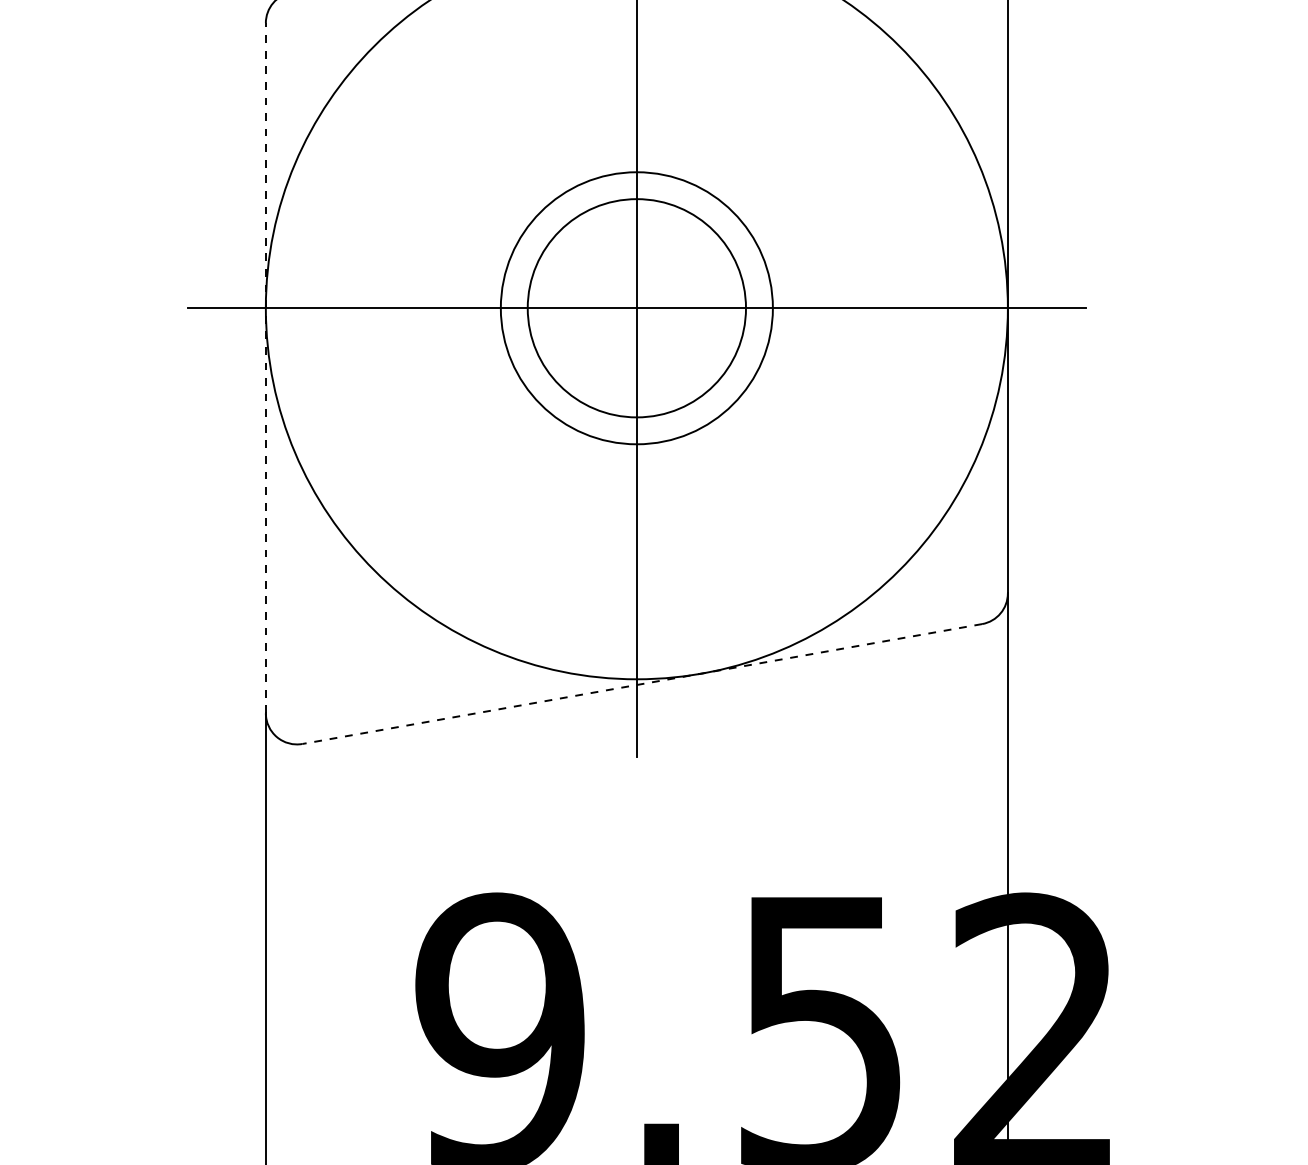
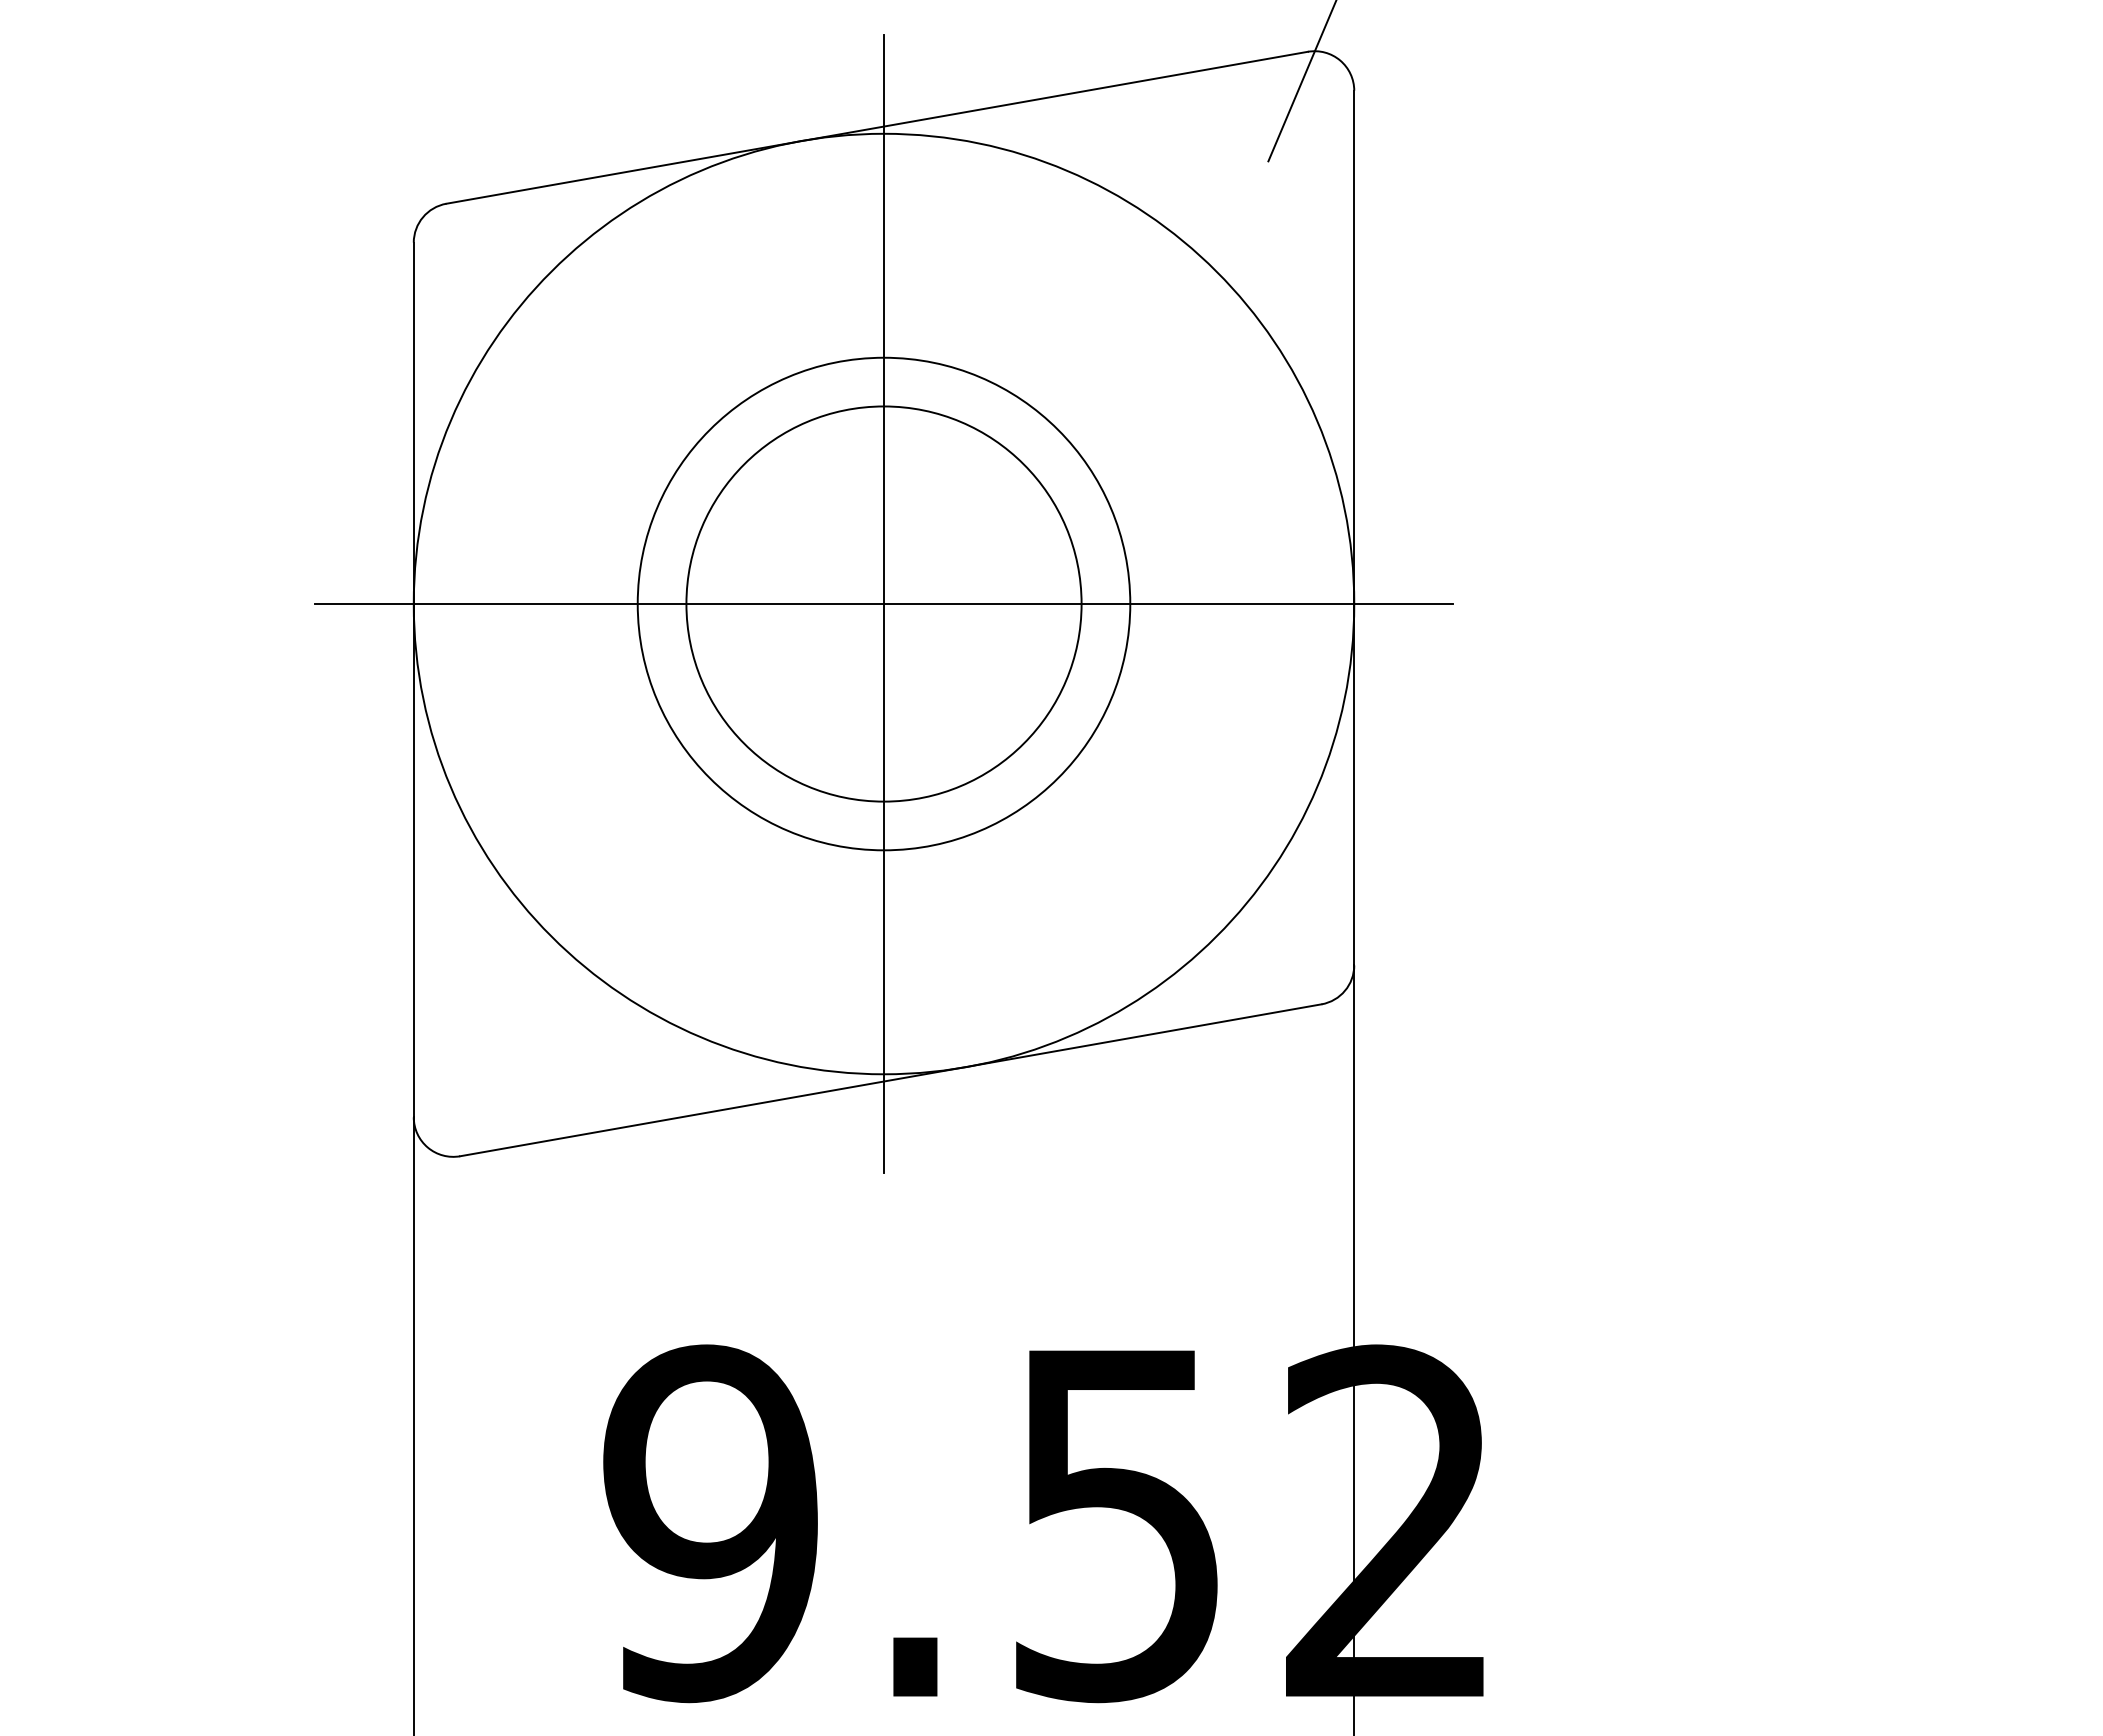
circle: (636, 307) -> (883, 603), size x1.43
circle: (636, 307) -> (883, 603), size x1.43
line: (265, 367) -> (413, 679), dashed -> solid
line: (641, 684) -> (890, 1080), dashed -> solid

